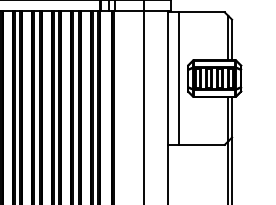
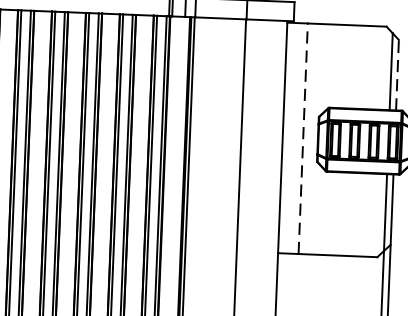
line: (232, 39) -> (398, 74), solid -> dashed
line: (179, 78) -> (303, 138), solid -> dashed

